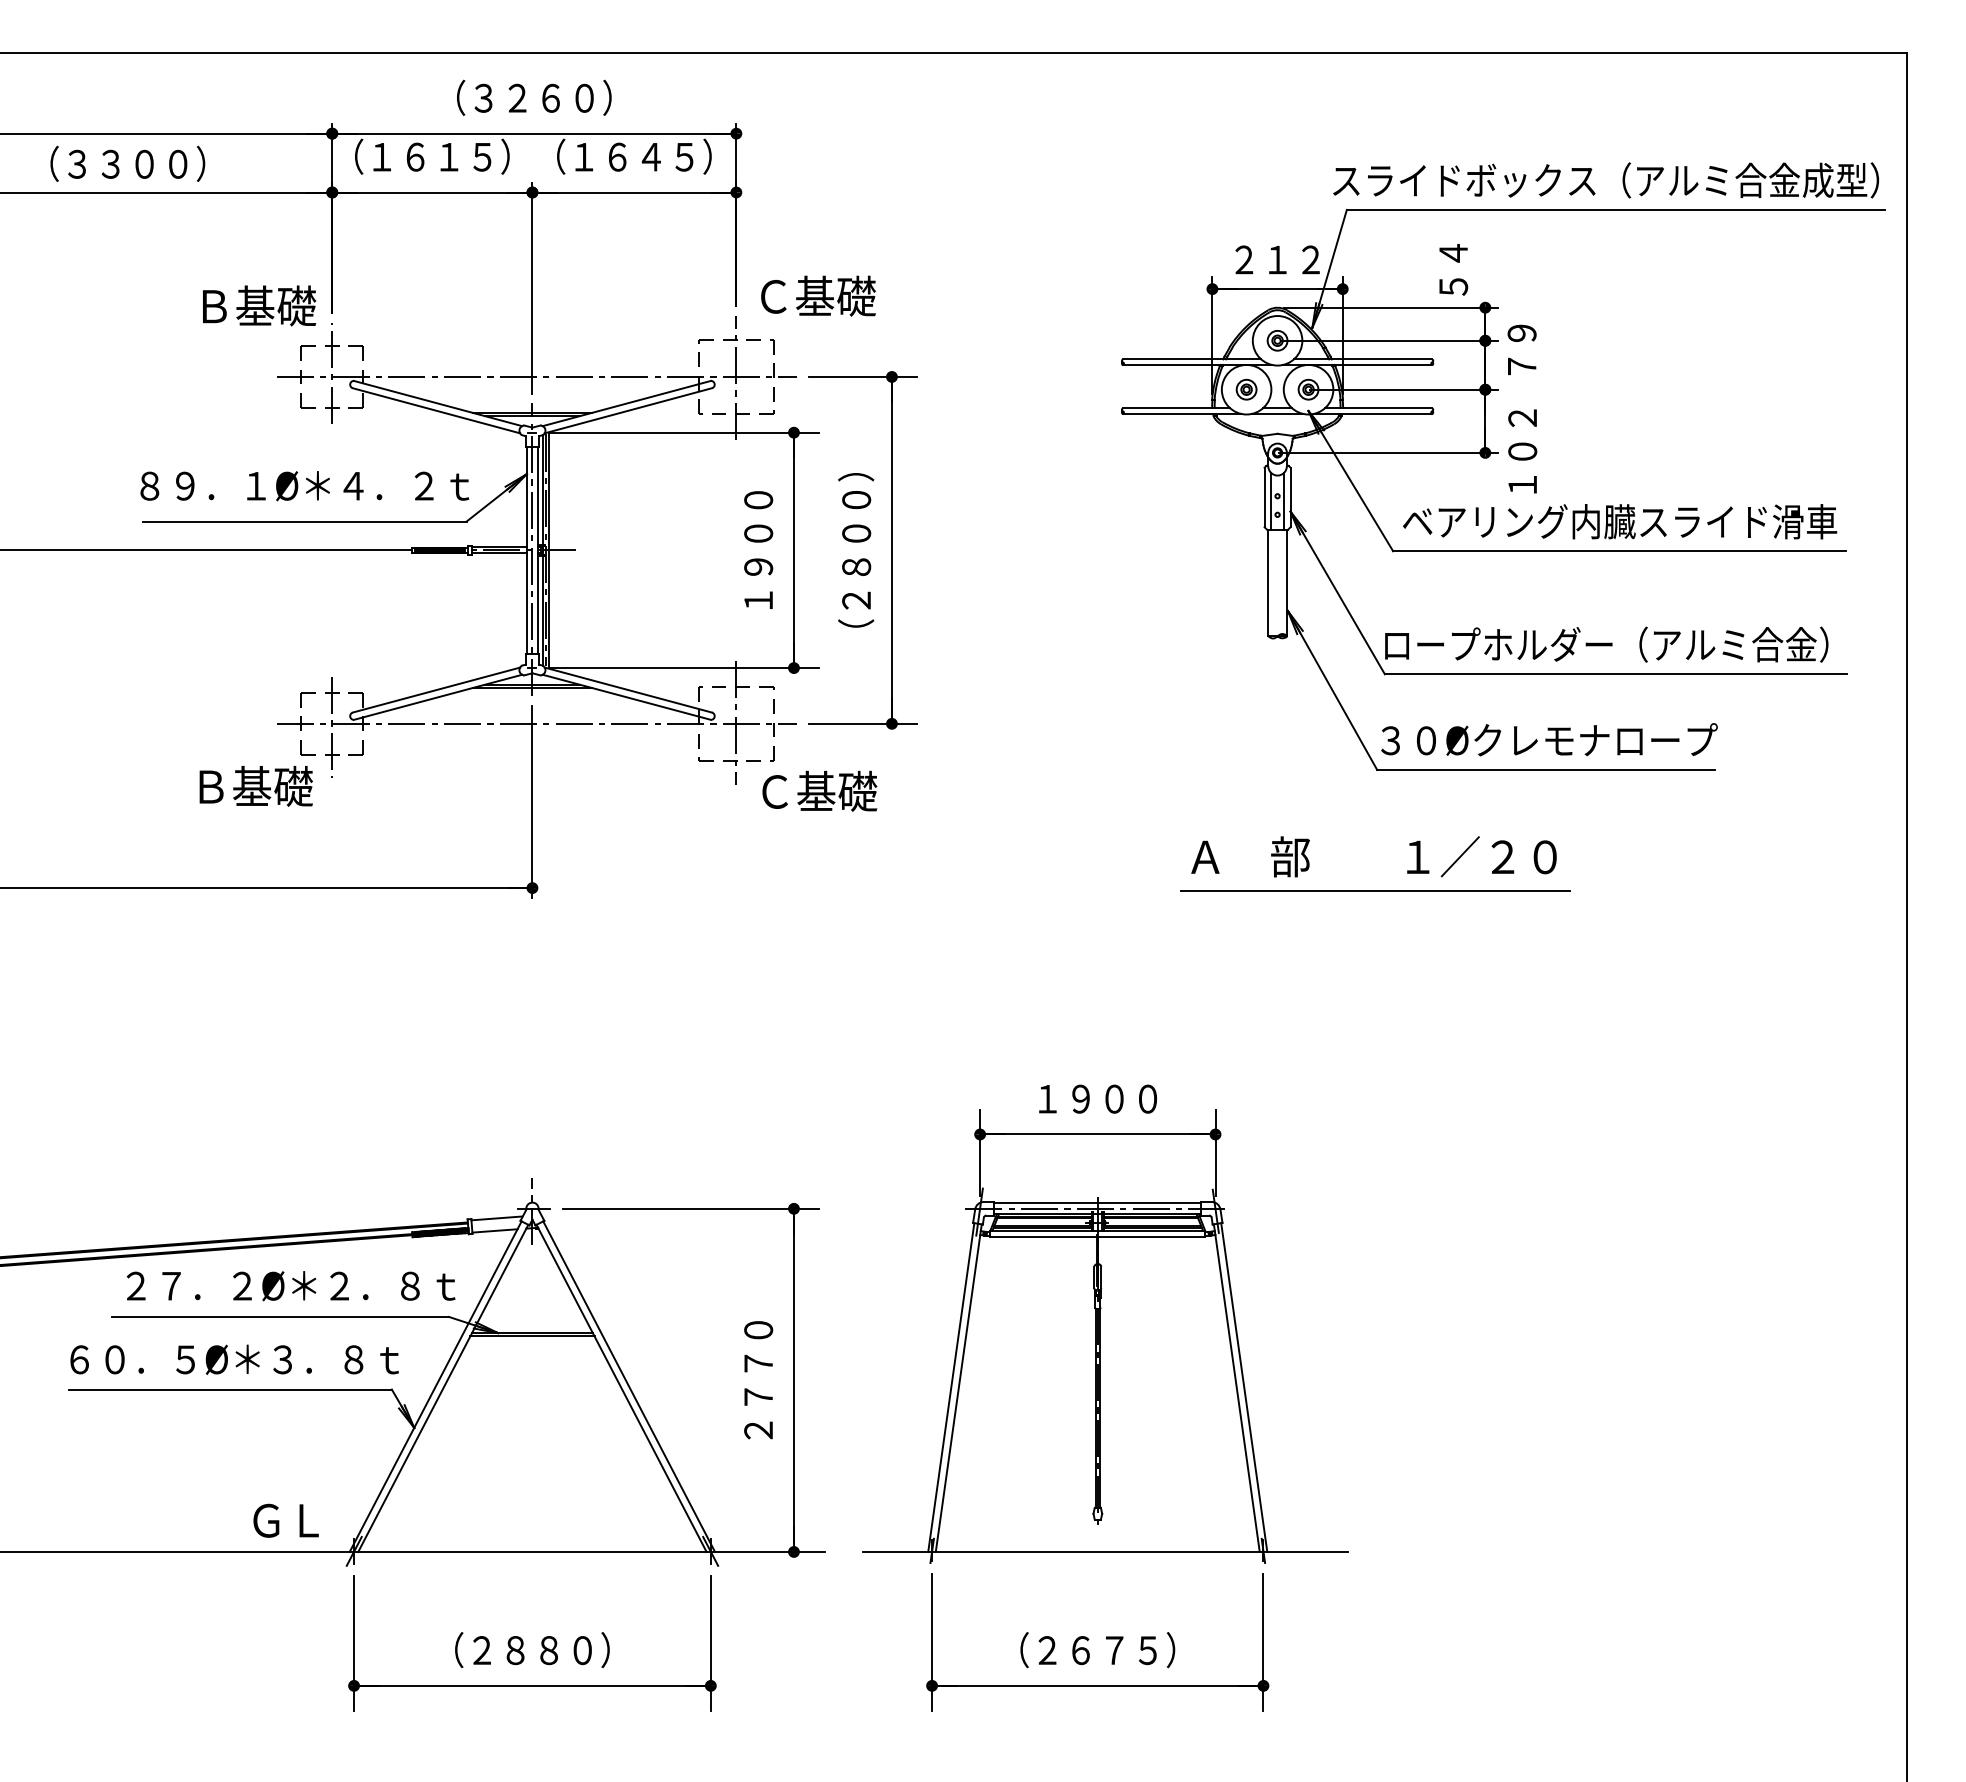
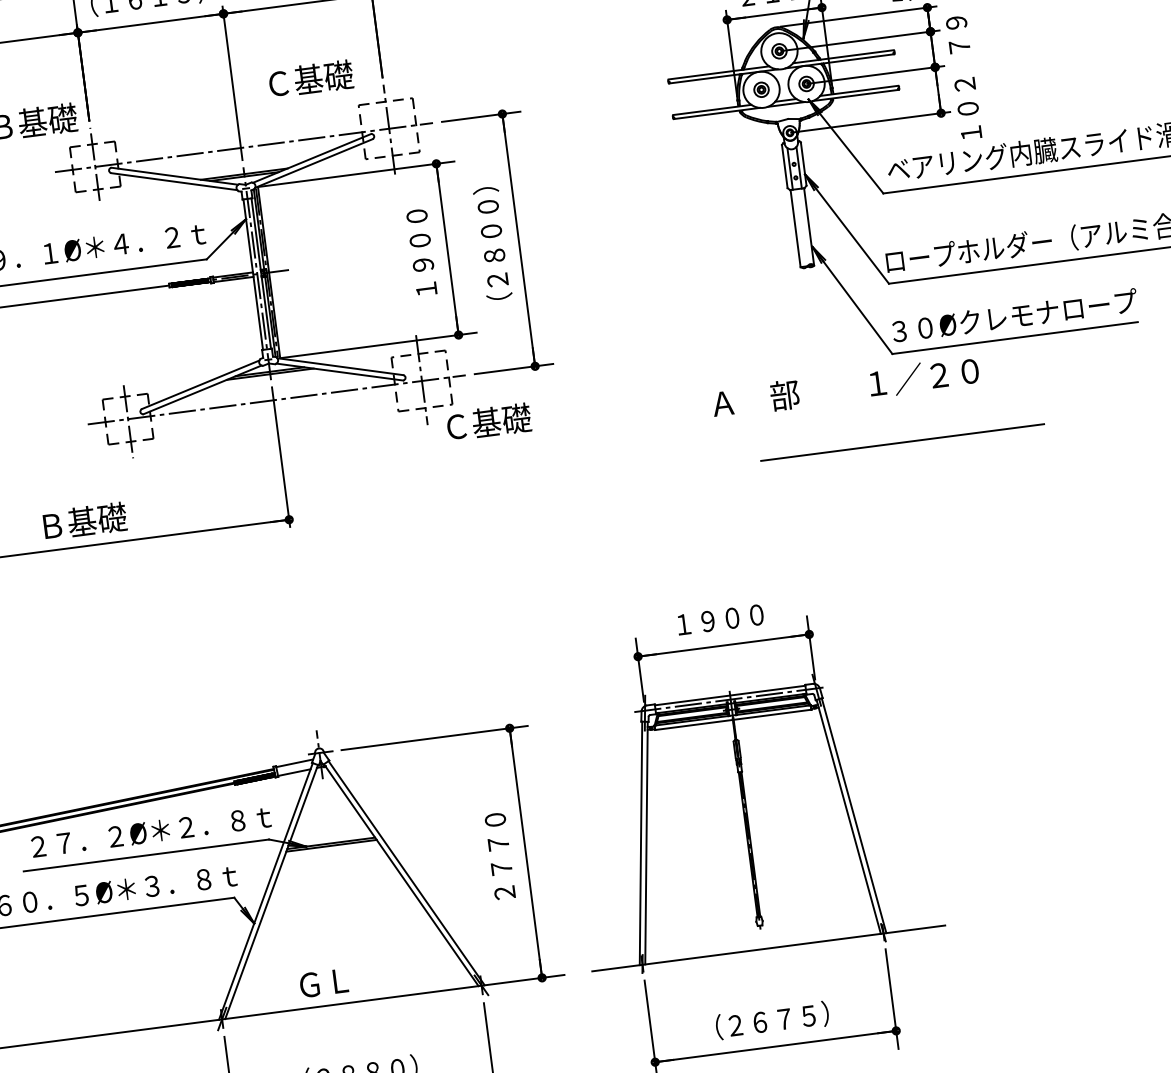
text: (818, 295) -> (311, 78), moved
text: (255, 786) -> (84, 521), moved
text: (1373, 856) -> (845, 387), moved
text: (285, 1520) -> (323, 982), moved

